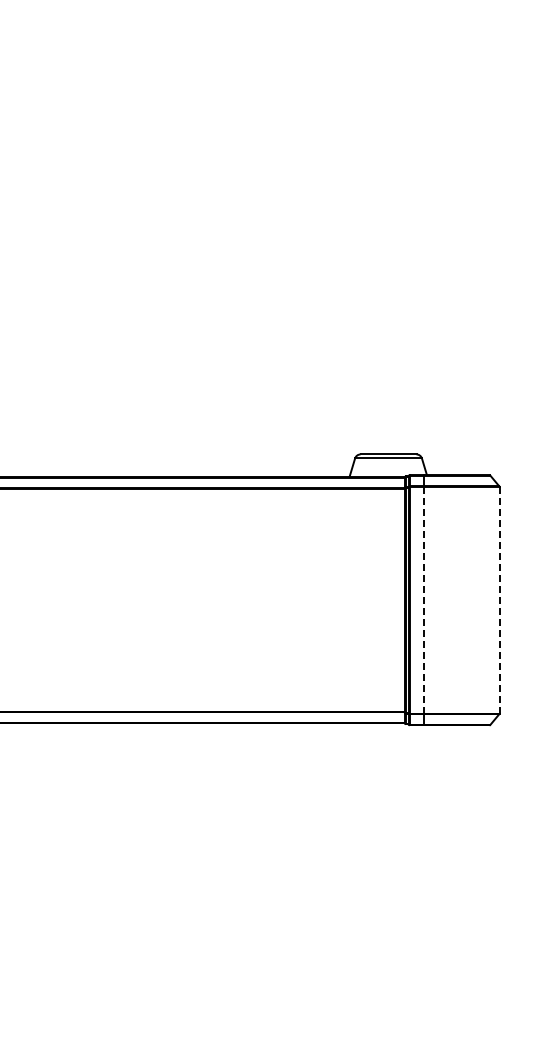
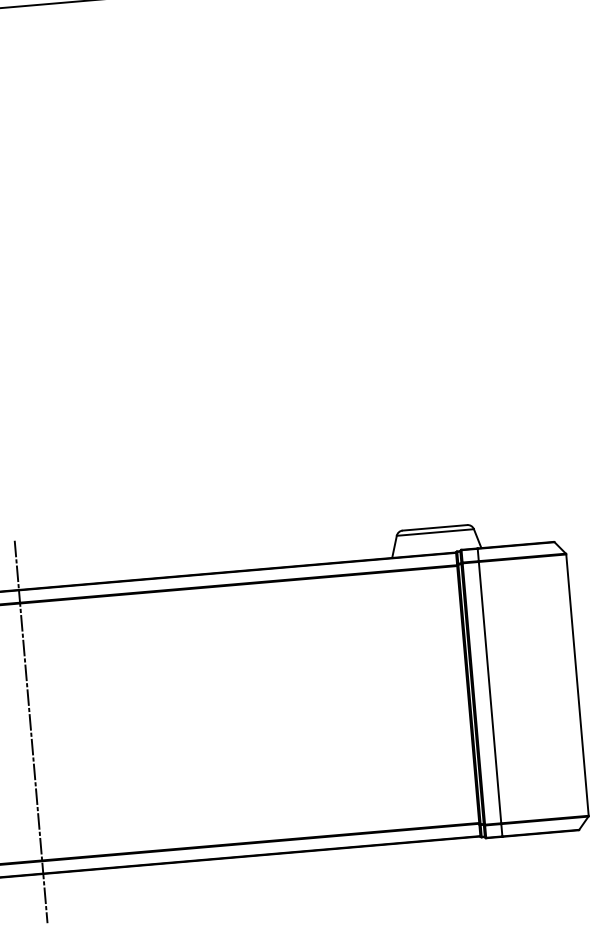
line: (499, 599) -> (577, 684), dashed -> solid
line: (25, 600) -> (30, 732), added
line: (423, 600) -> (489, 692), dashed -> solid

